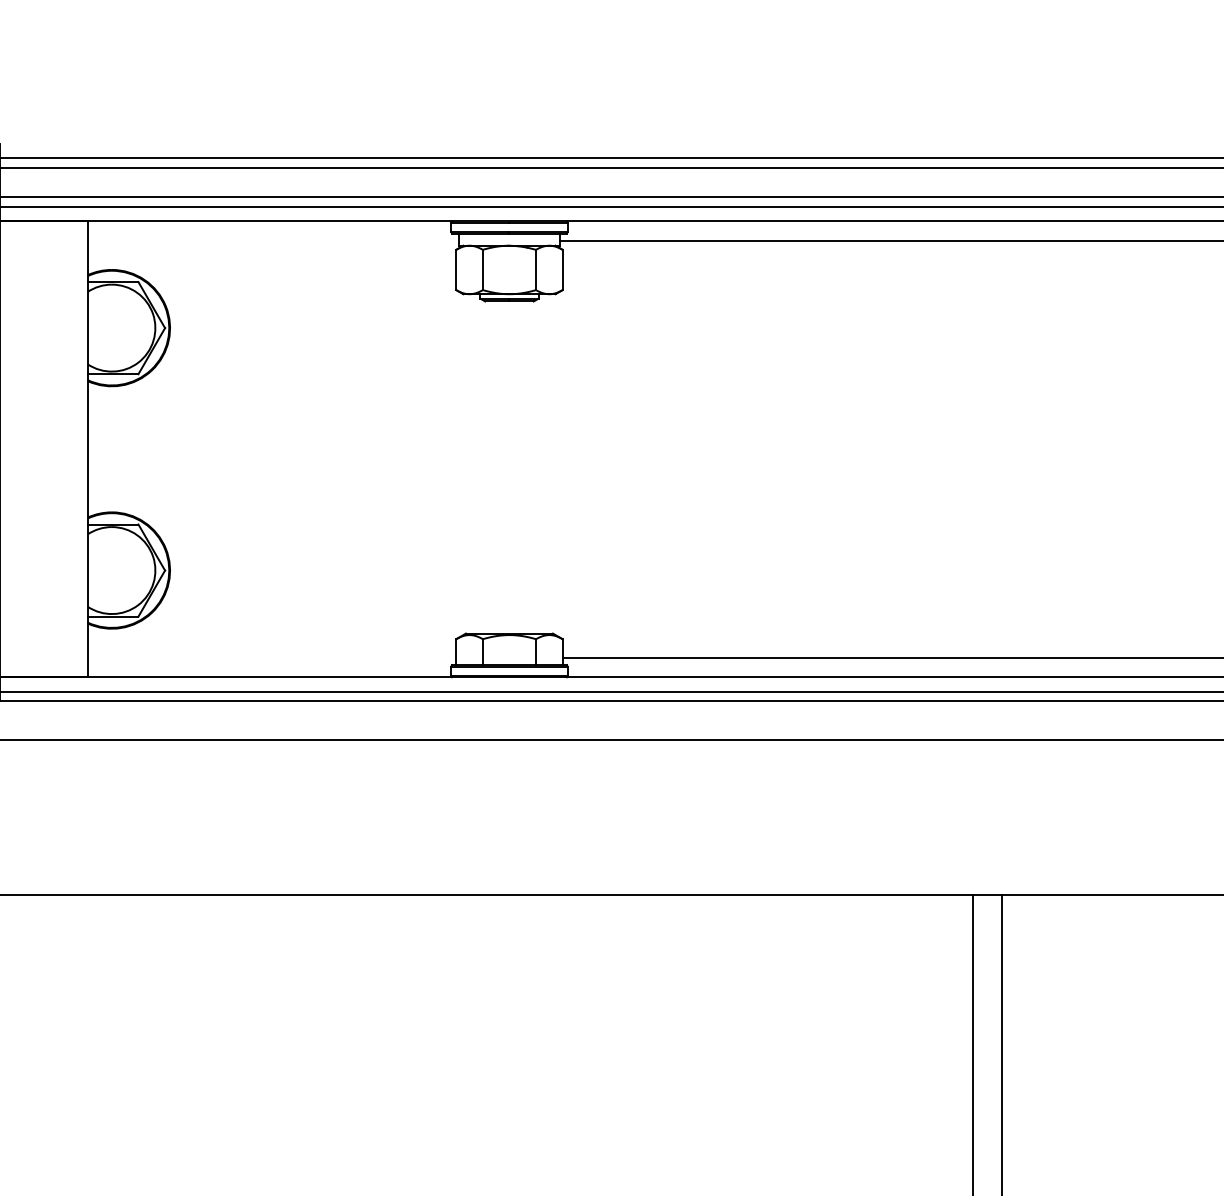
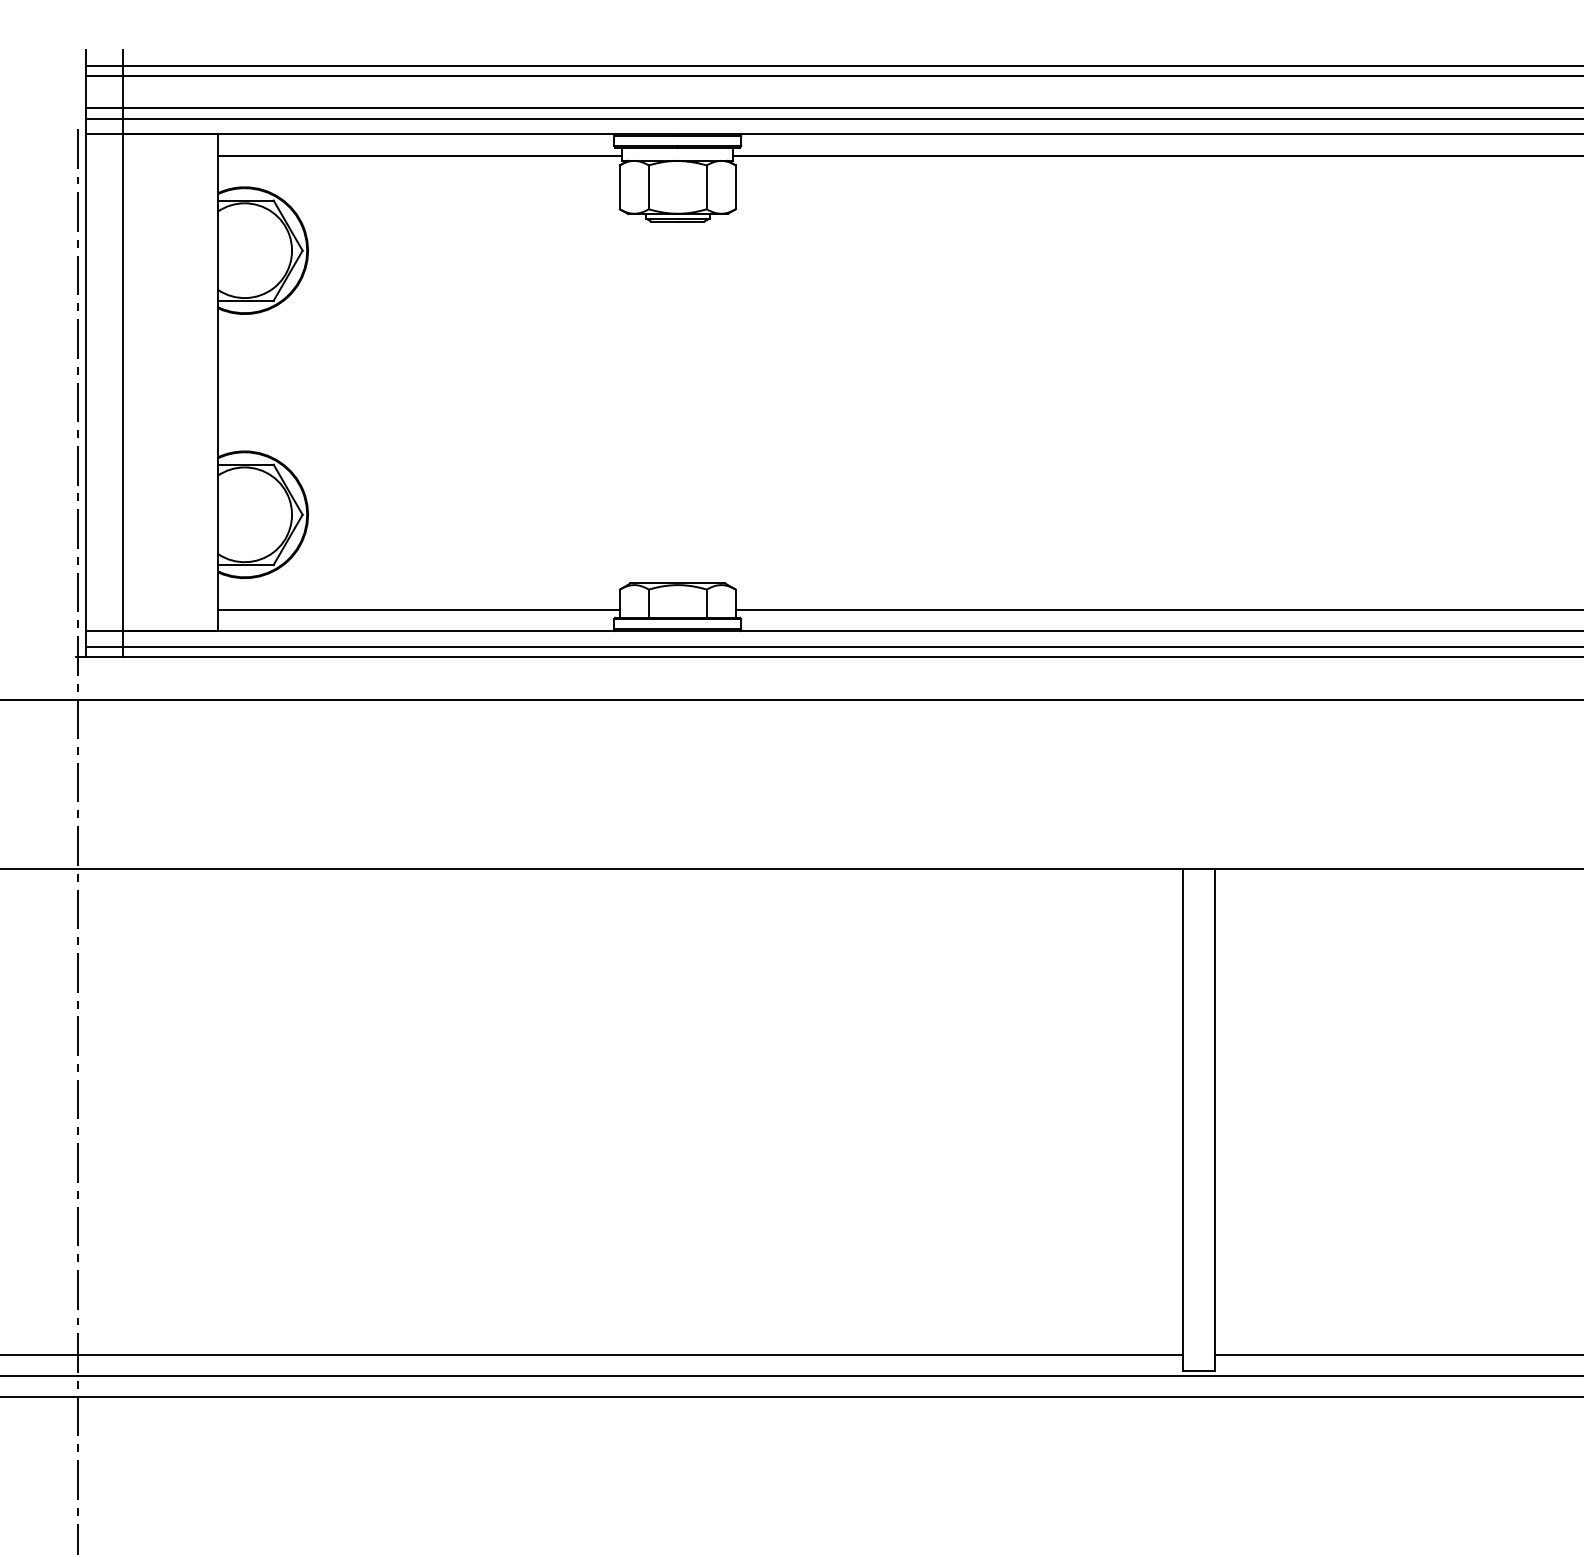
line: (273, 240) -> (420, 155), added
line: (271, 657) -> (418, 609), added

